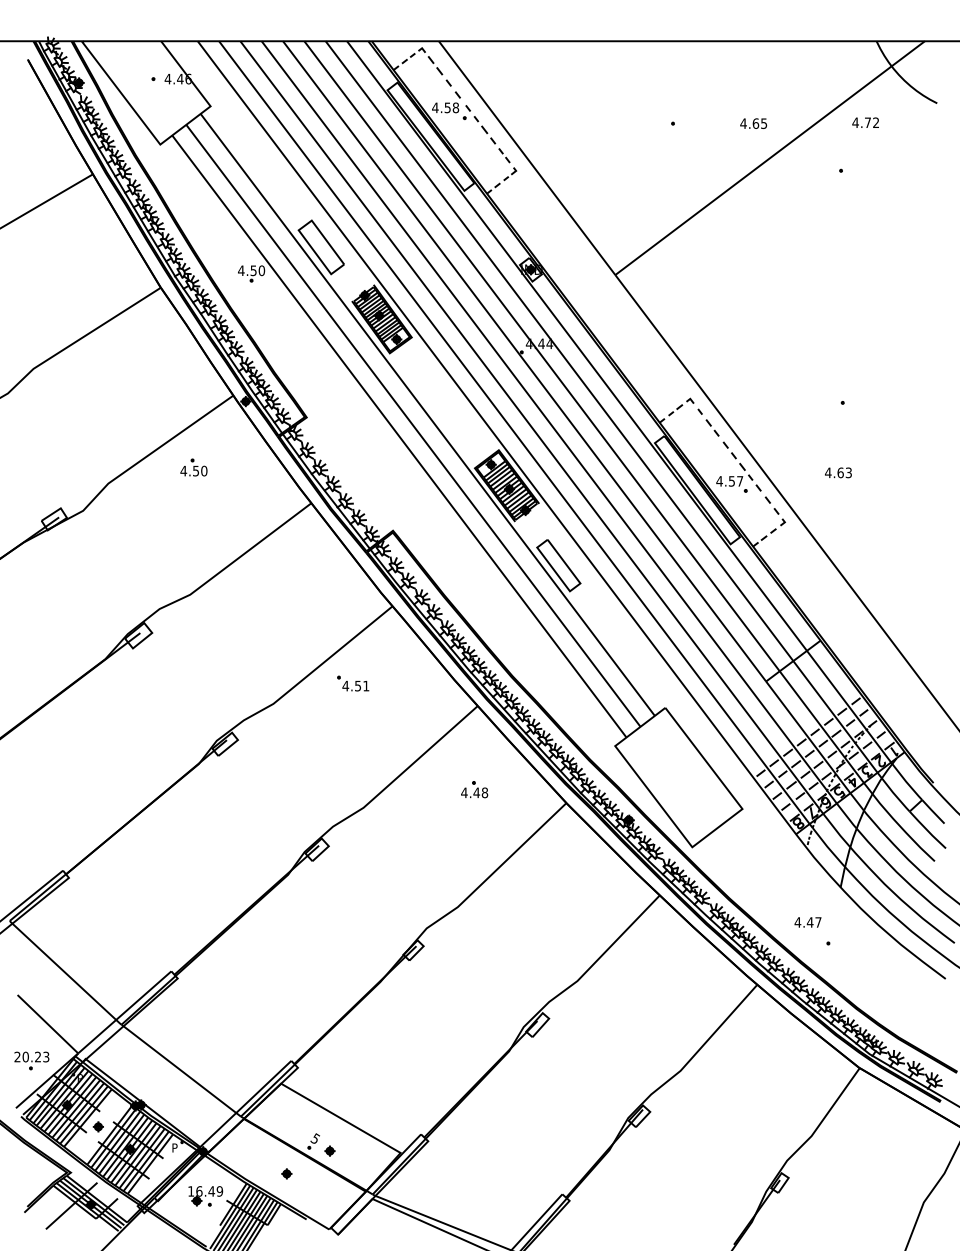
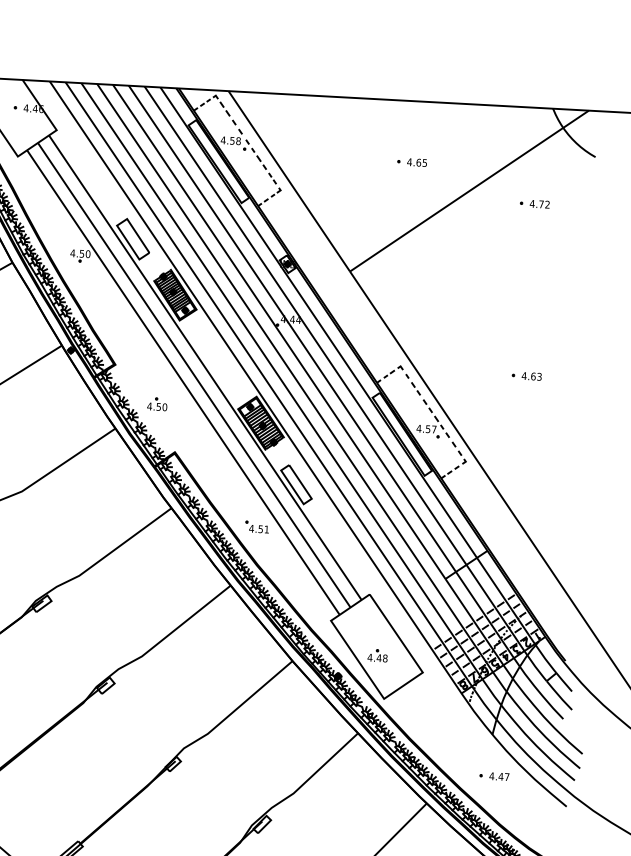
text: (865, 122) -> (539, 204), moved
text: (753, 123) -> (417, 162), moved
part: (193, 467) -> (157, 404), moved
text: (838, 472) -> (531, 376), moved
part: (353, 683) -> (257, 527), moved
part: (474, 789) -> (377, 655), moved
text: (807, 922) -> (499, 776), moved

